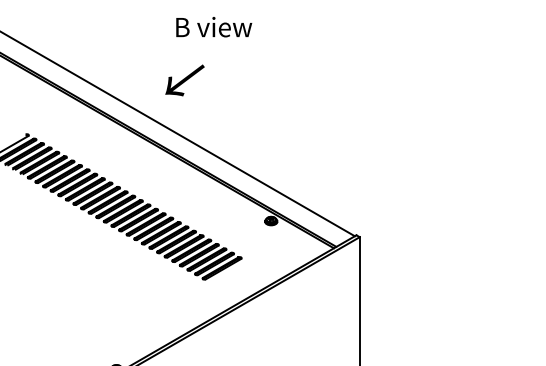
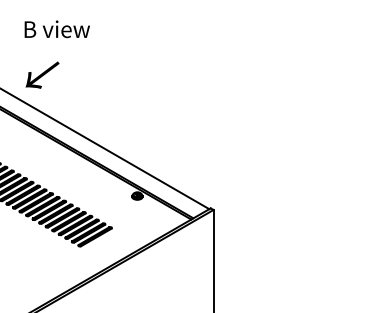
text: (214, 27) -> (57, 29), moved
text: (184, 80) -> (42, 75), moved

